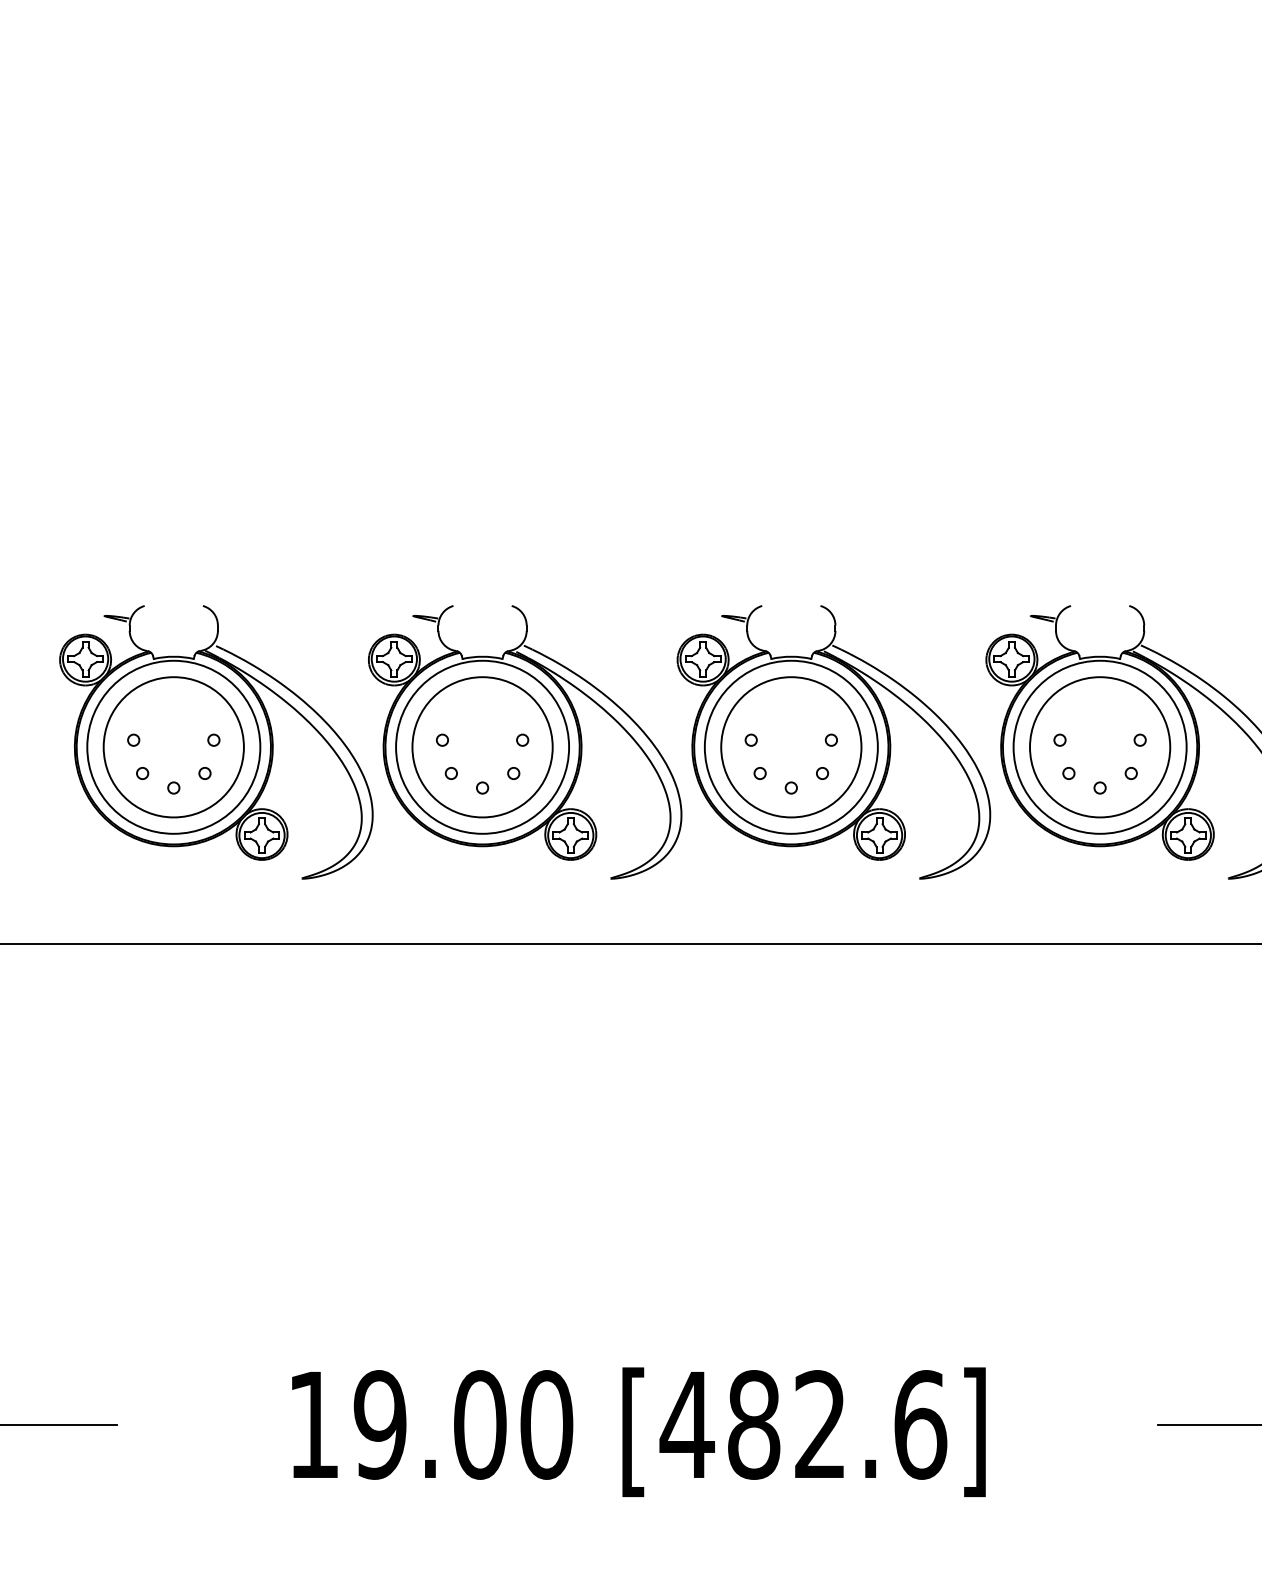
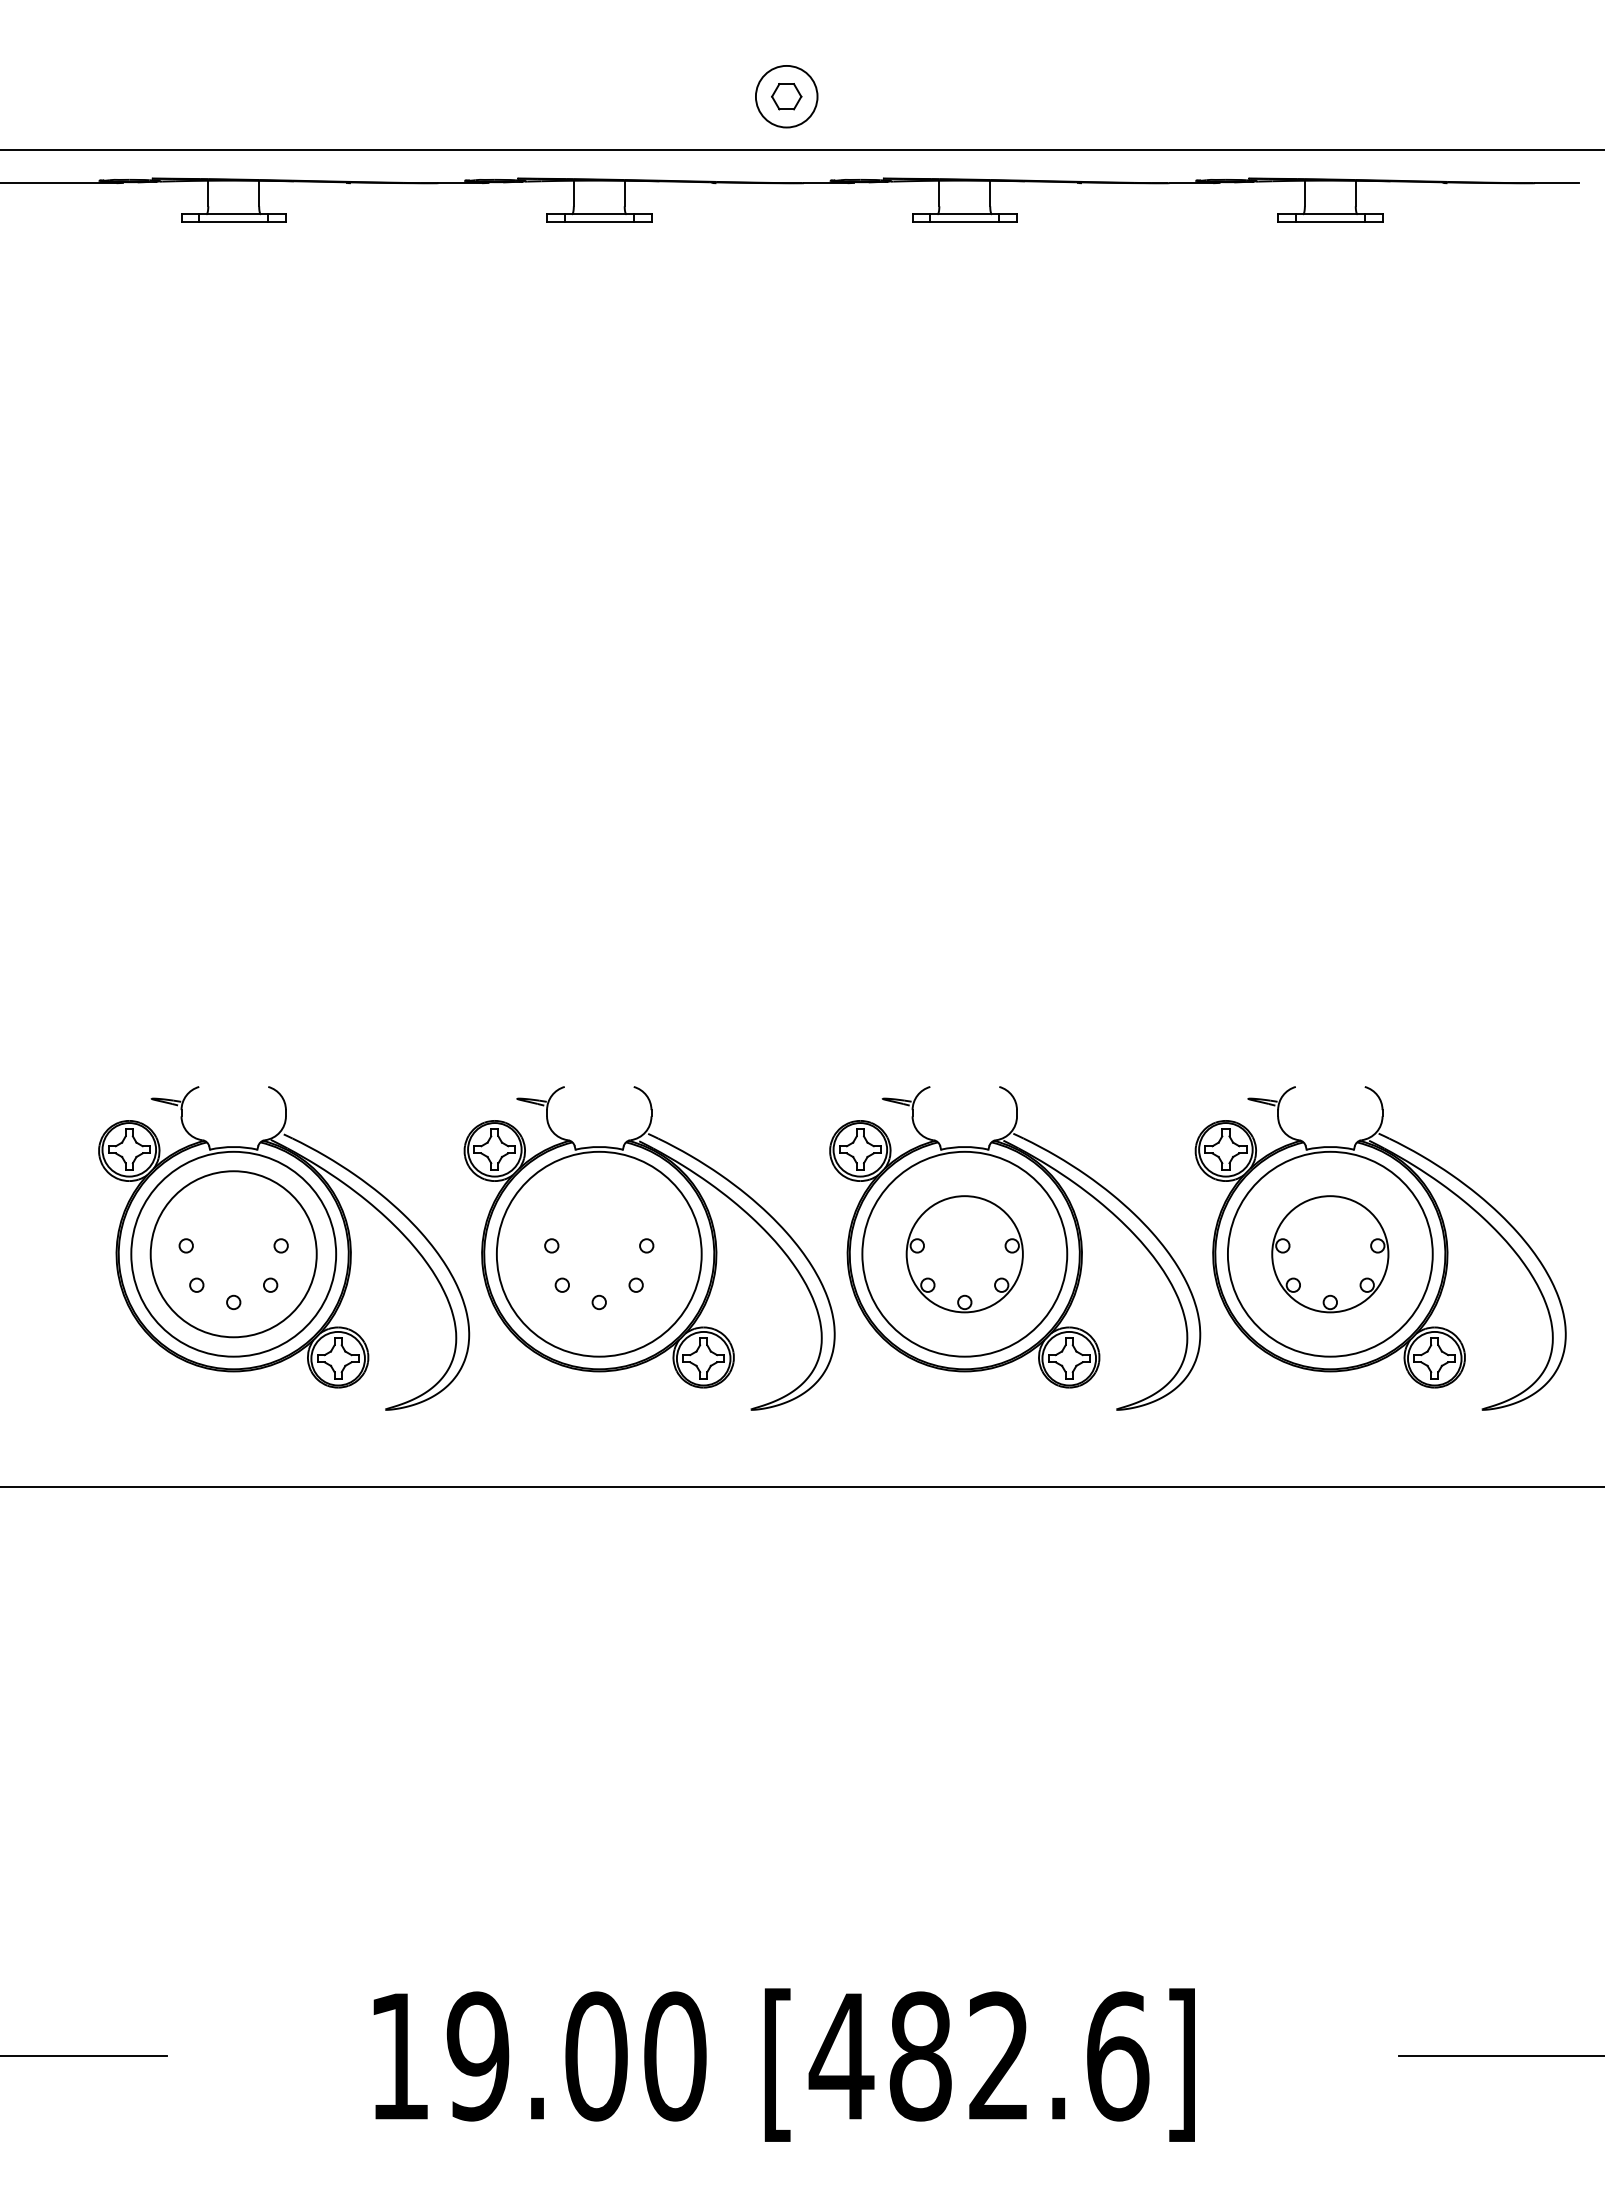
circle: (482, 747) -> (599, 1254), removed
circle: (791, 747) -> (964, 1254), size x0.7
circle: (1100, 747) -> (1330, 1254), size x0.7

